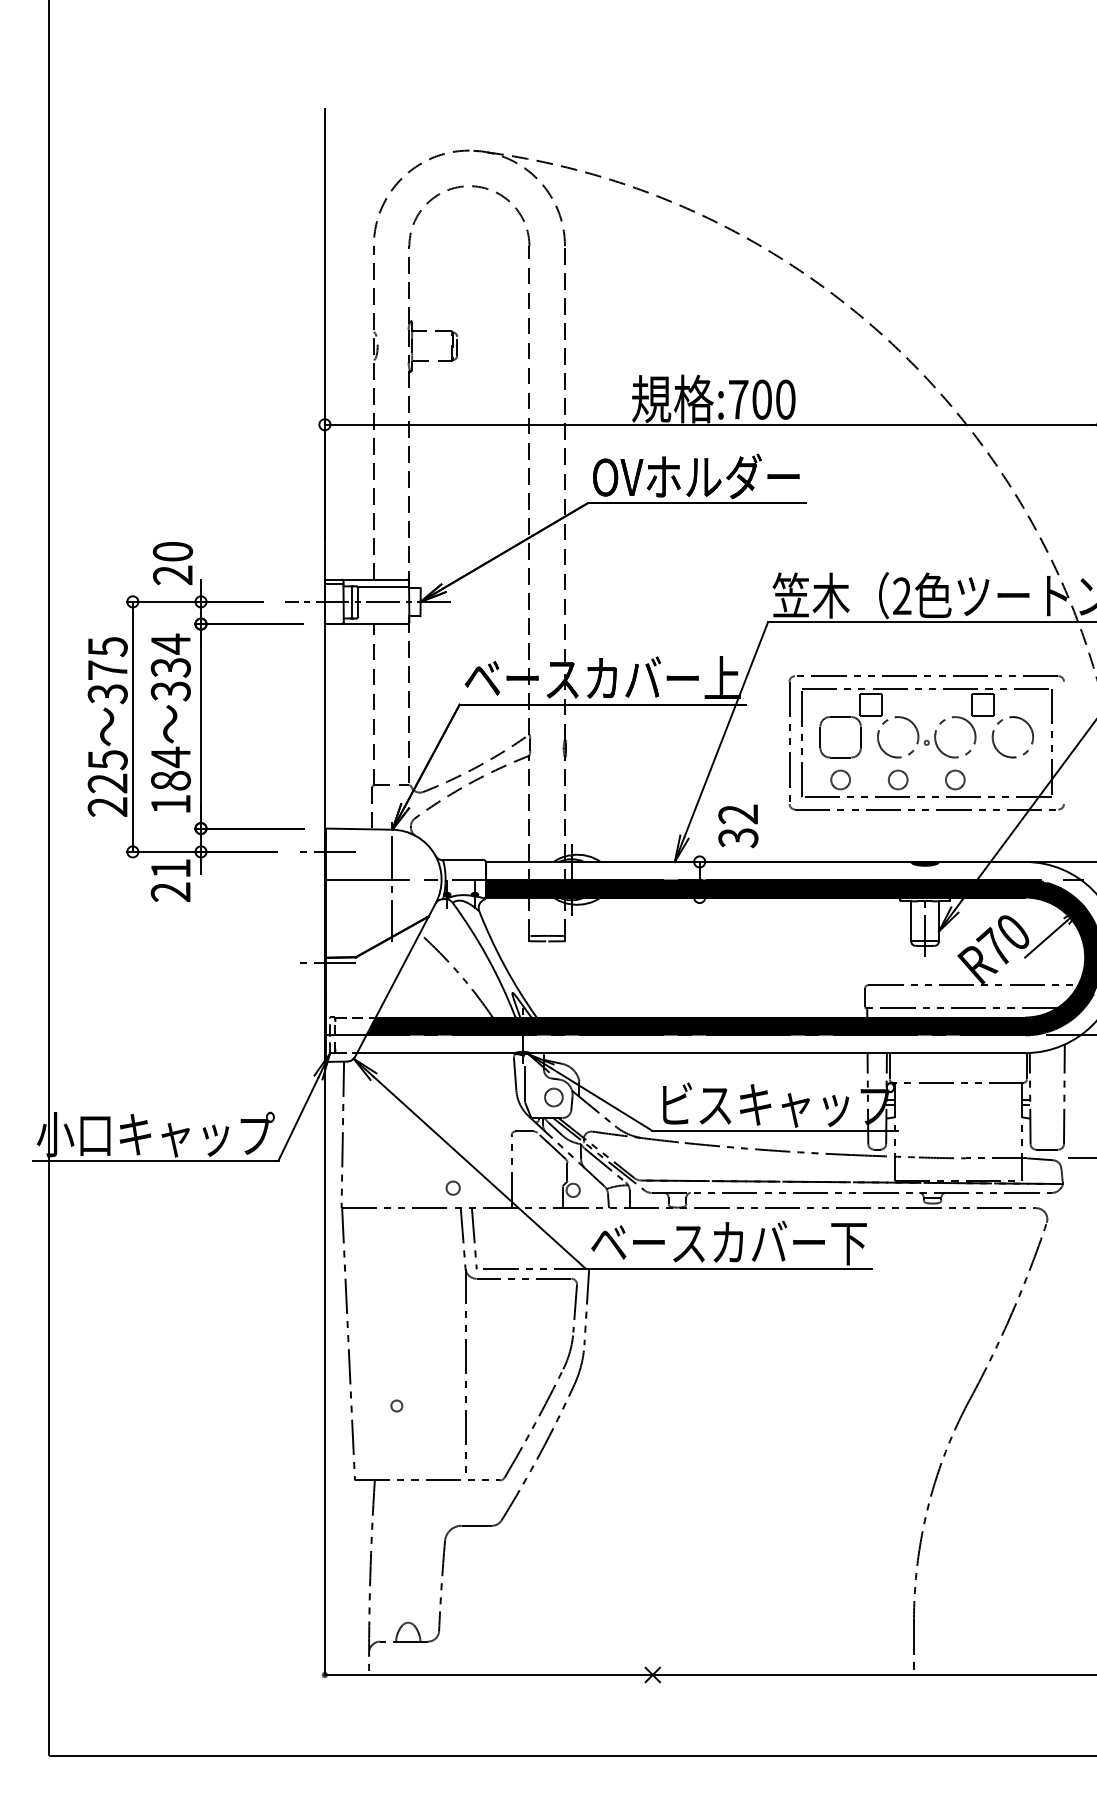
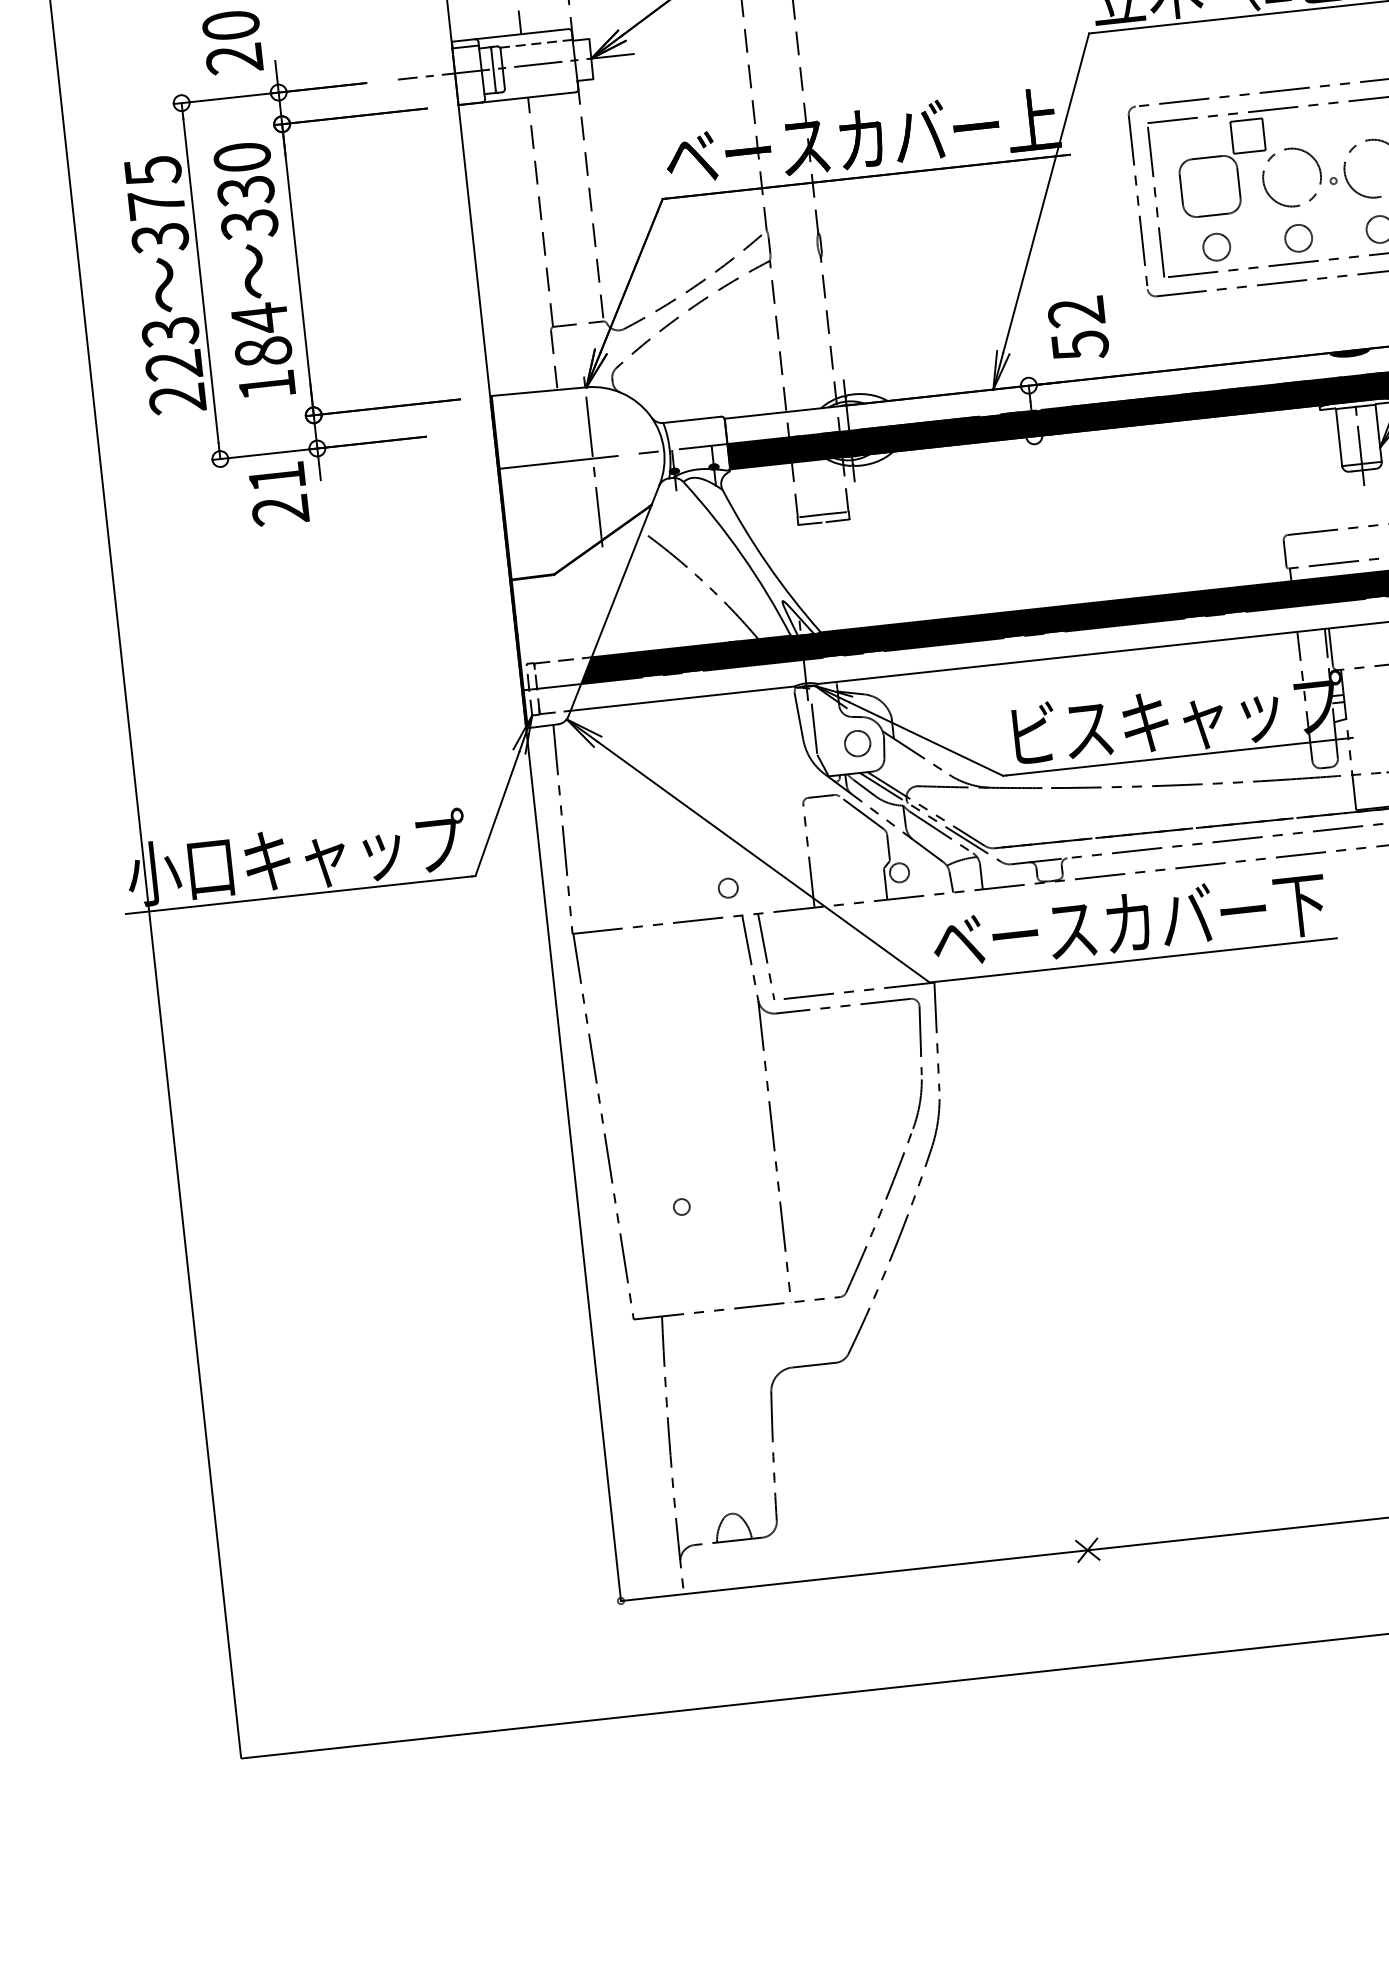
line: (383, 587) -> (536, 43), solid -> dashed
text: (170, 643) -> (241, 156), 334 -> 330
text: (107, 759) -> (169, 331), 225 -> 223
text: (737, 838) -> (1078, 346), 32 -> 52
line: (327, 851) -> (497, 428), removed
line: (327, 963) -> (514, 587), removed

